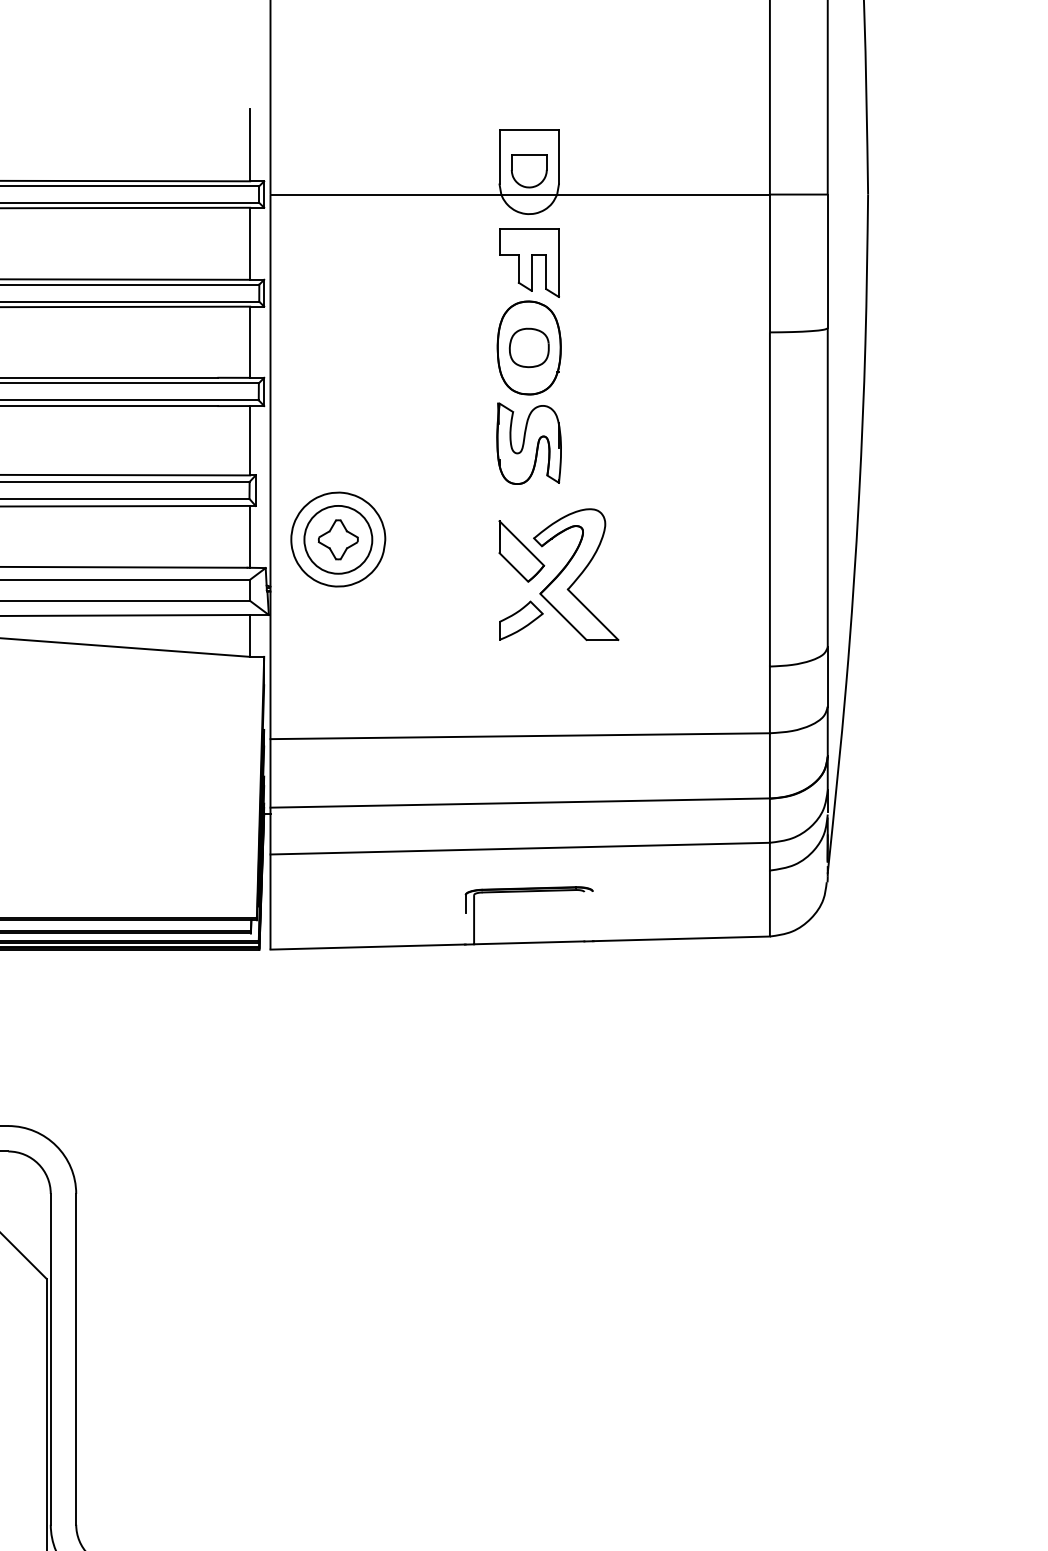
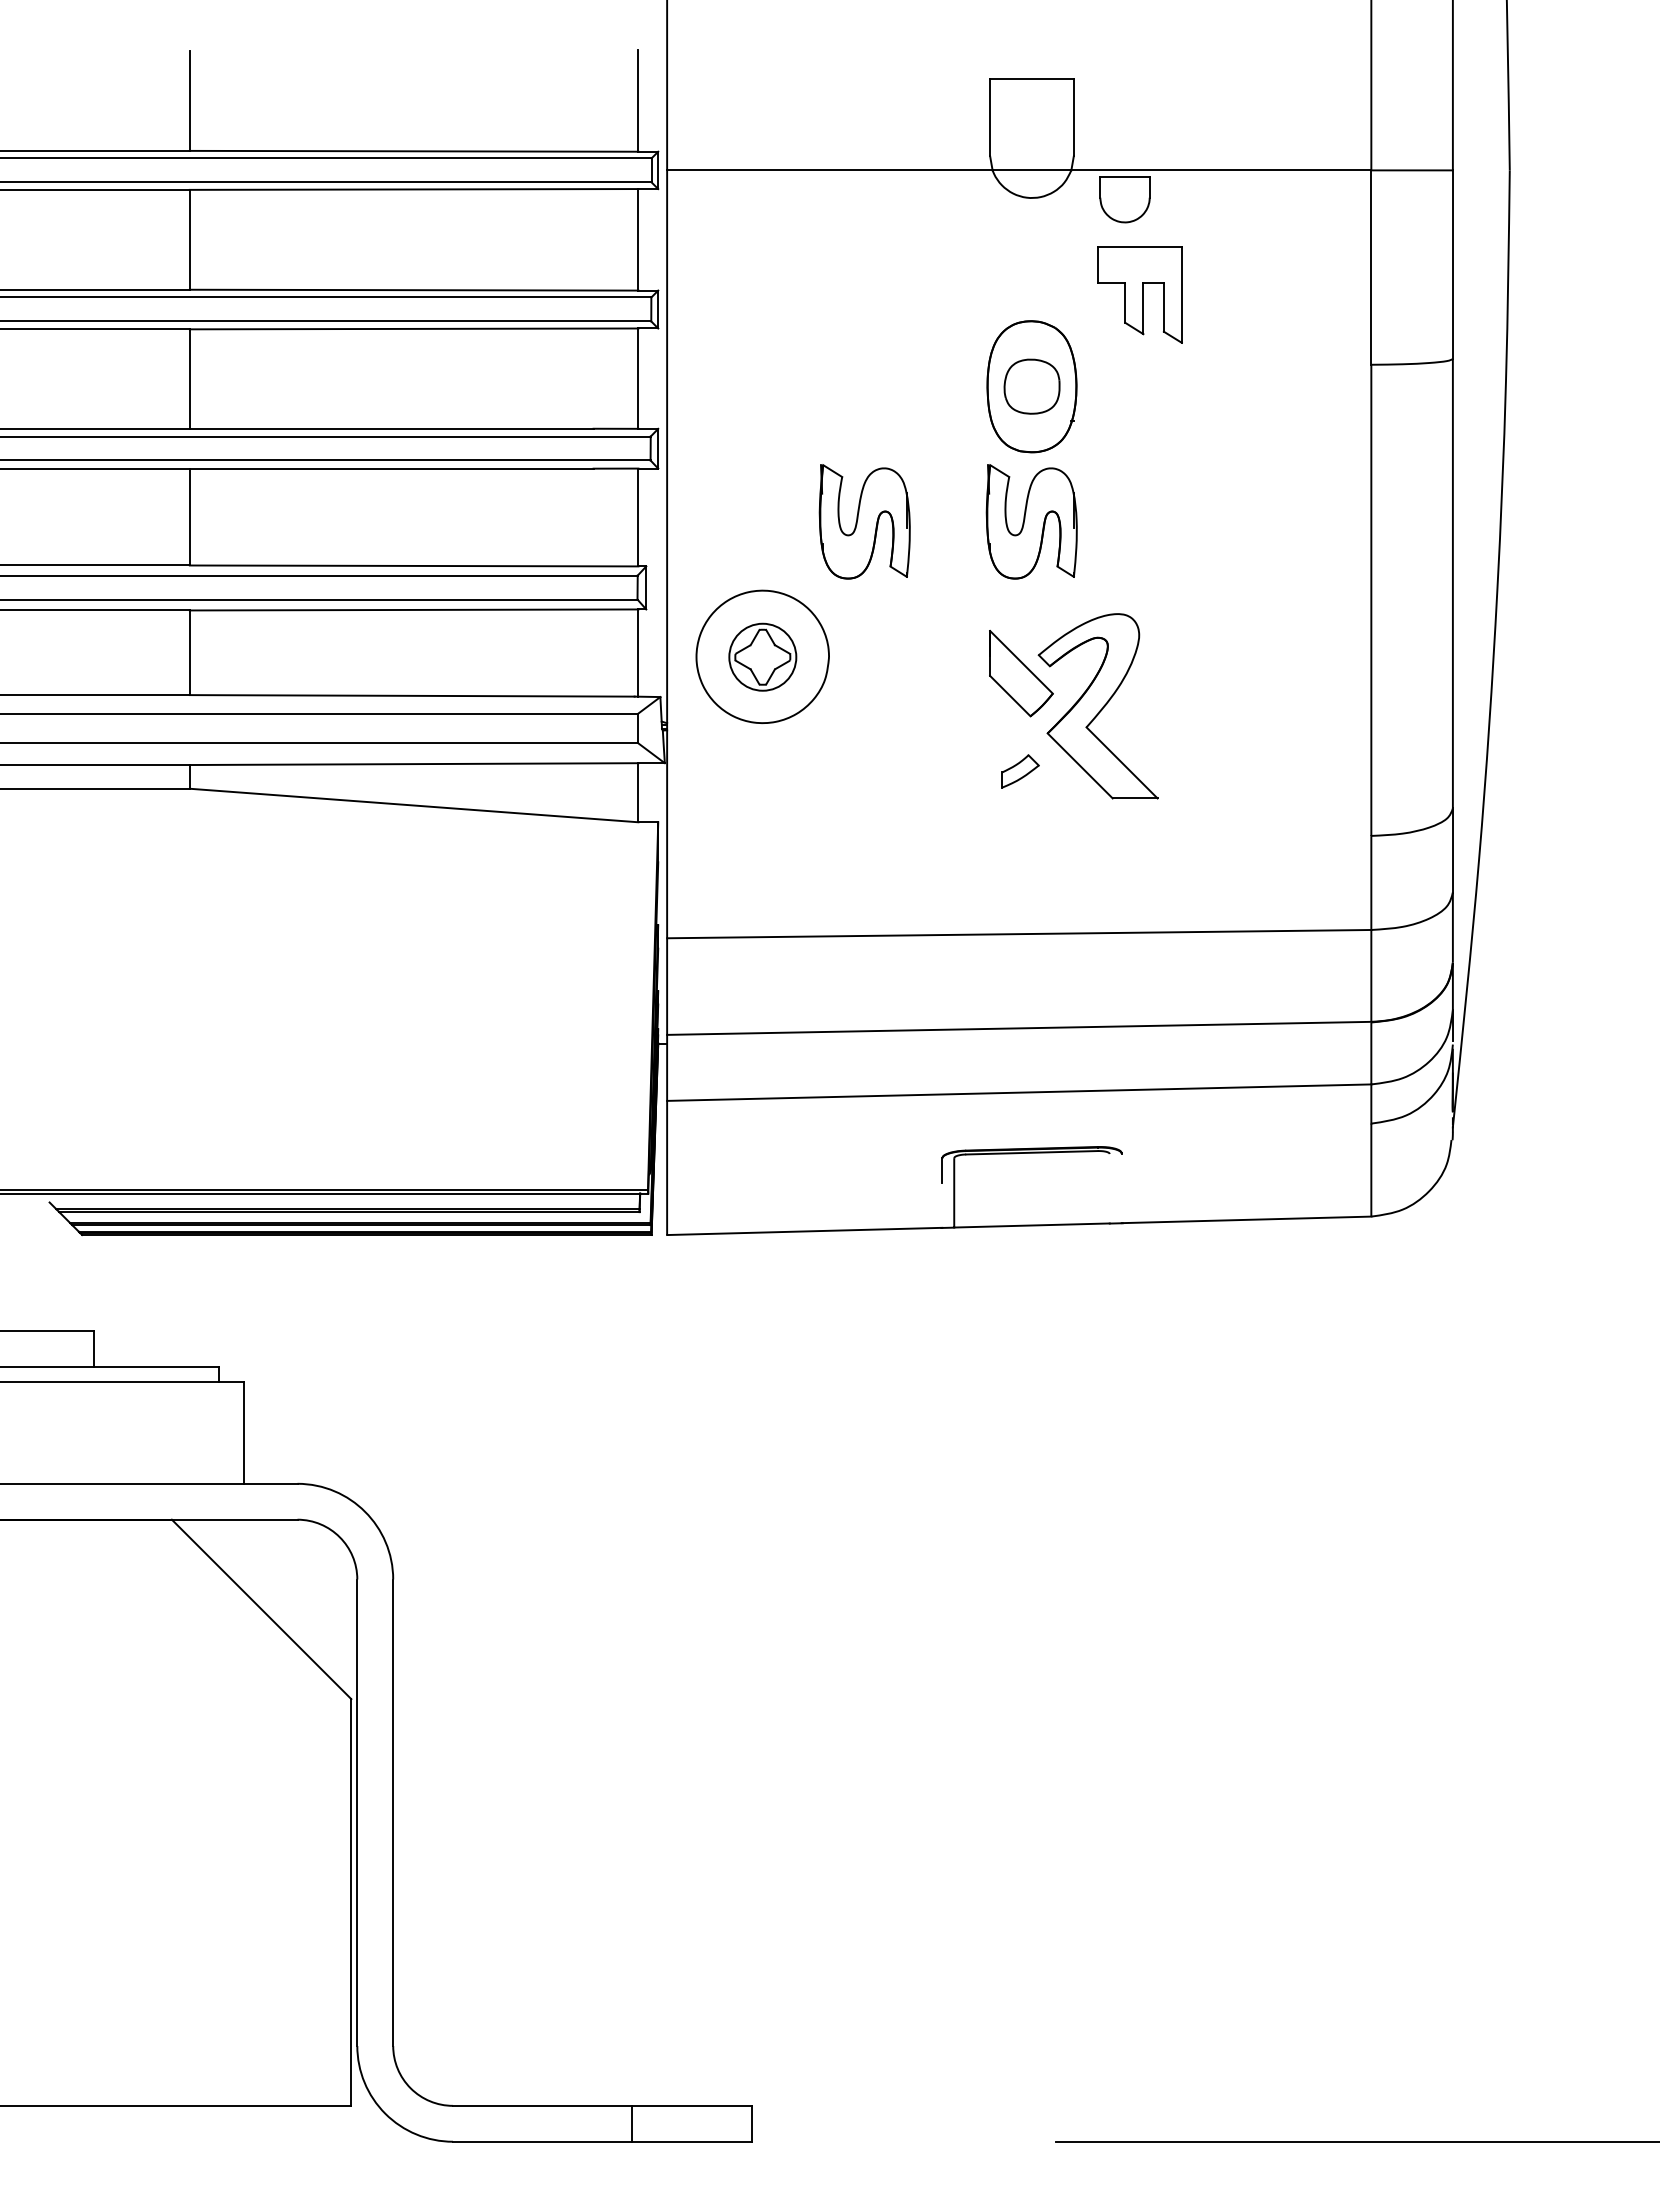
part: (528, 171) -> (1124, 199), moved
part: (528, 262) -> (1139, 294), moved
part: (410, 443) -> (864, 521), added
circle: (338, 540) -> (762, 657), size x0.7
part: (521, 620) -> (1020, 771), size x0.6

